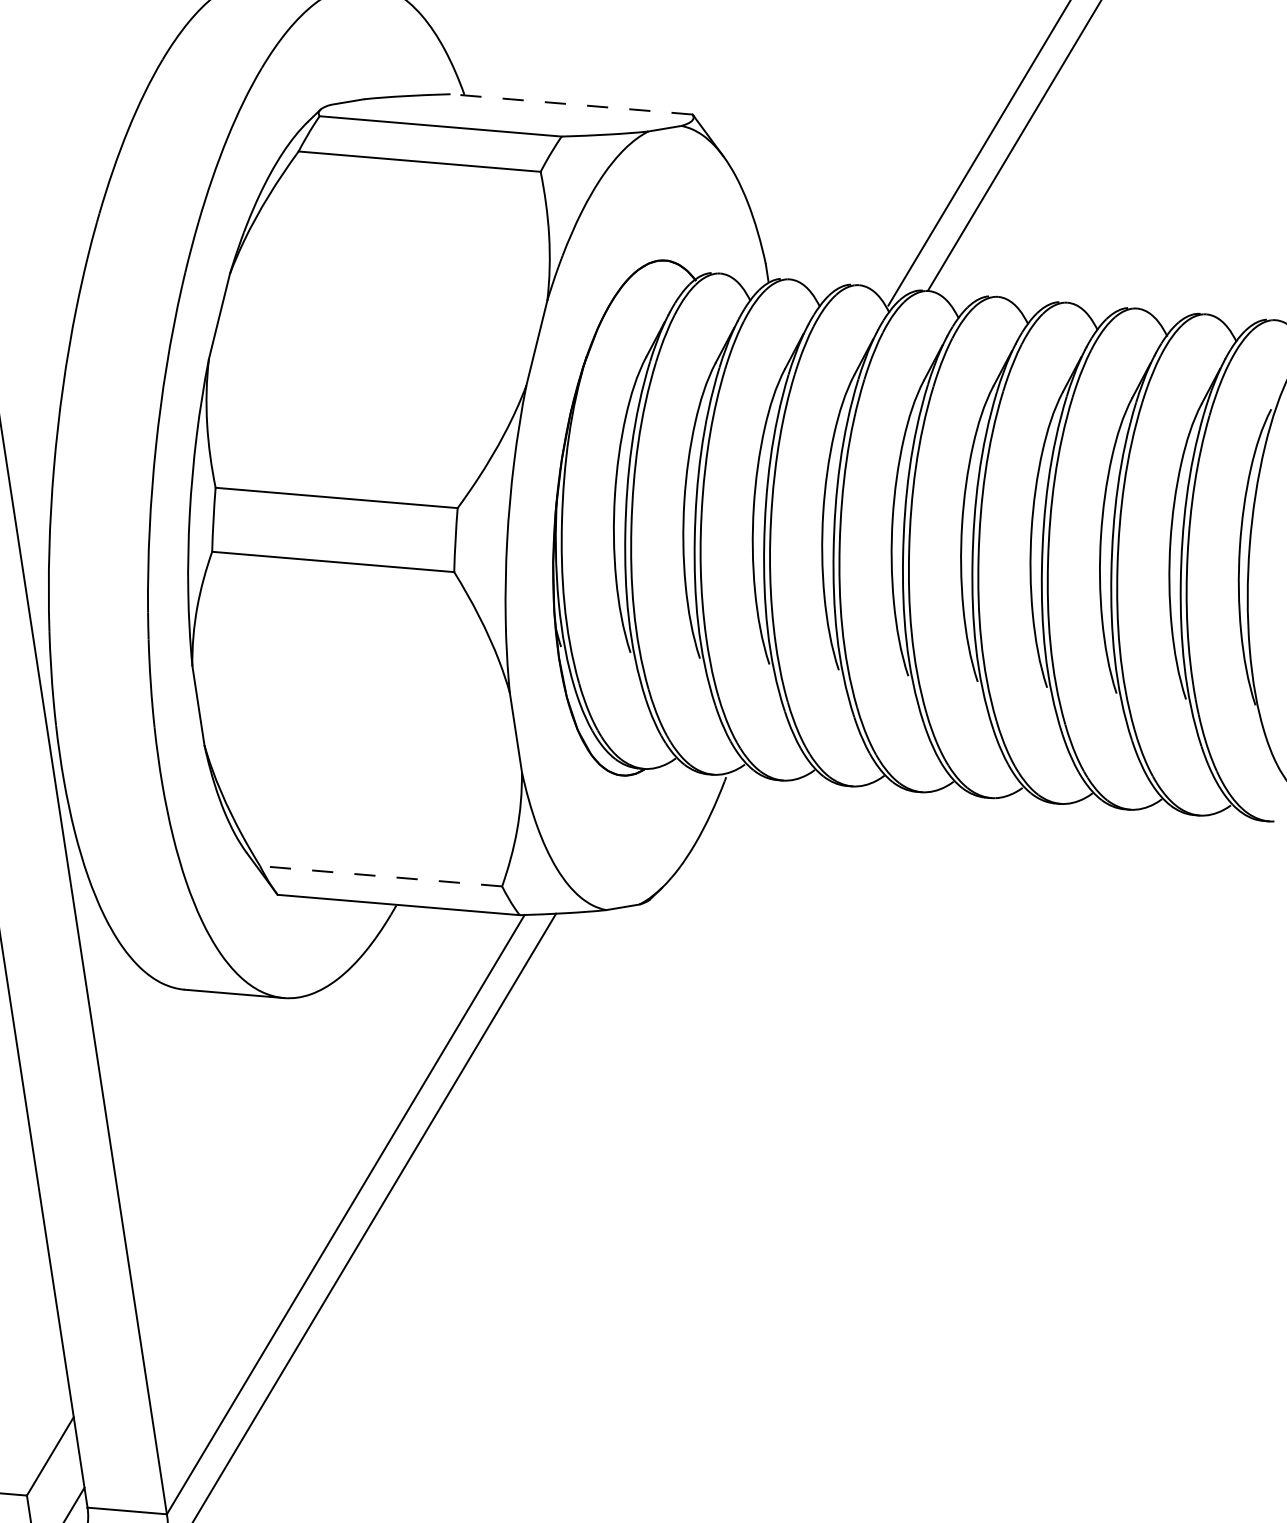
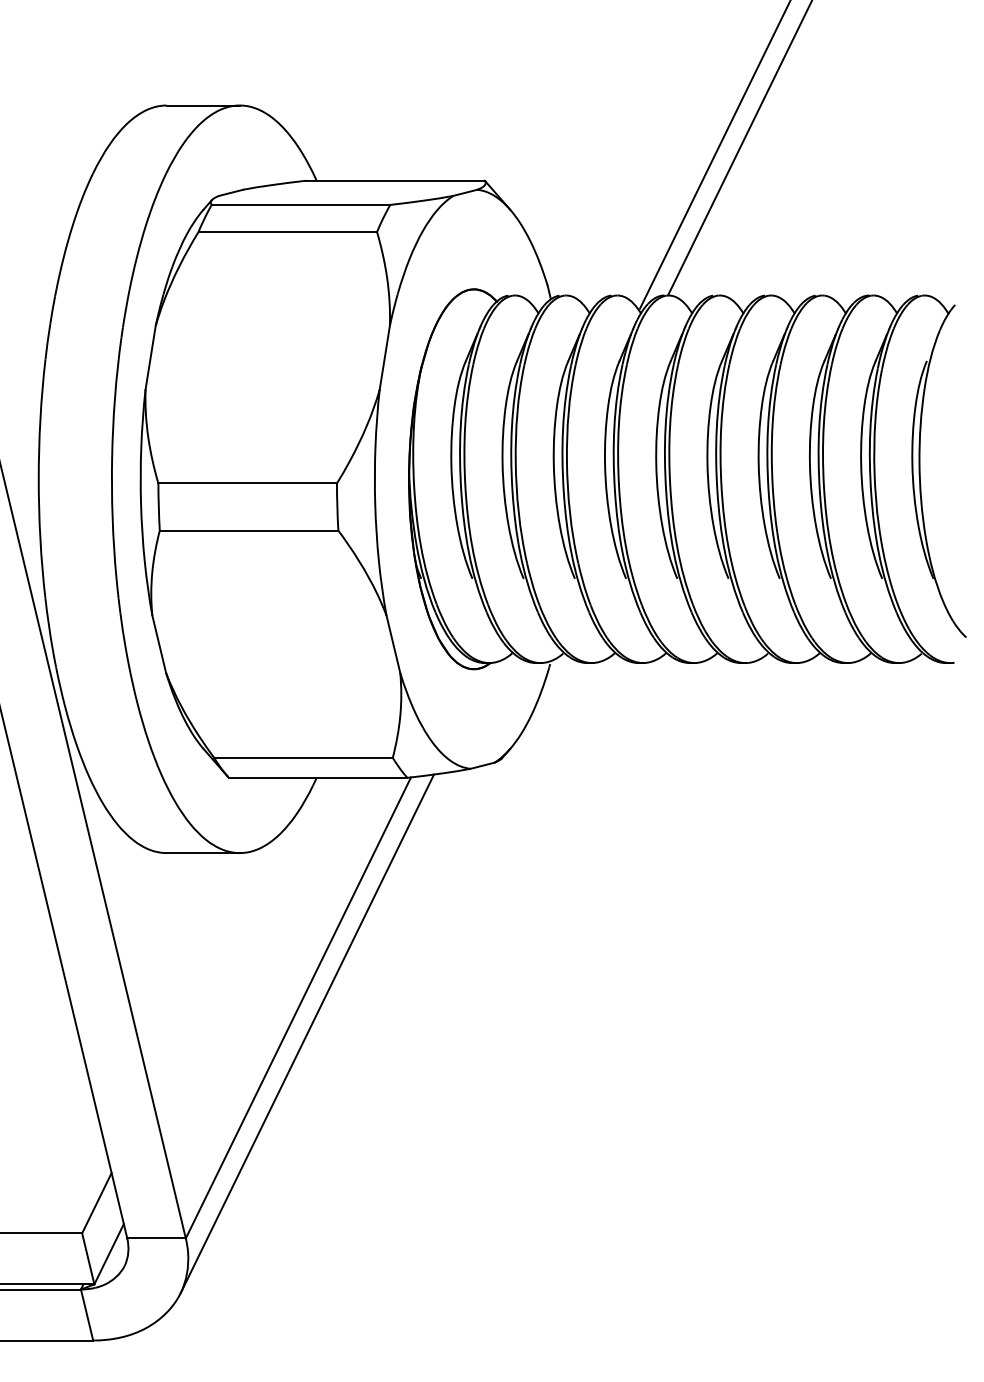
line: (571, 104) -> (395, 180), dashed -> solid
line: (381, 875) -> (303, 757), dashed -> solid

